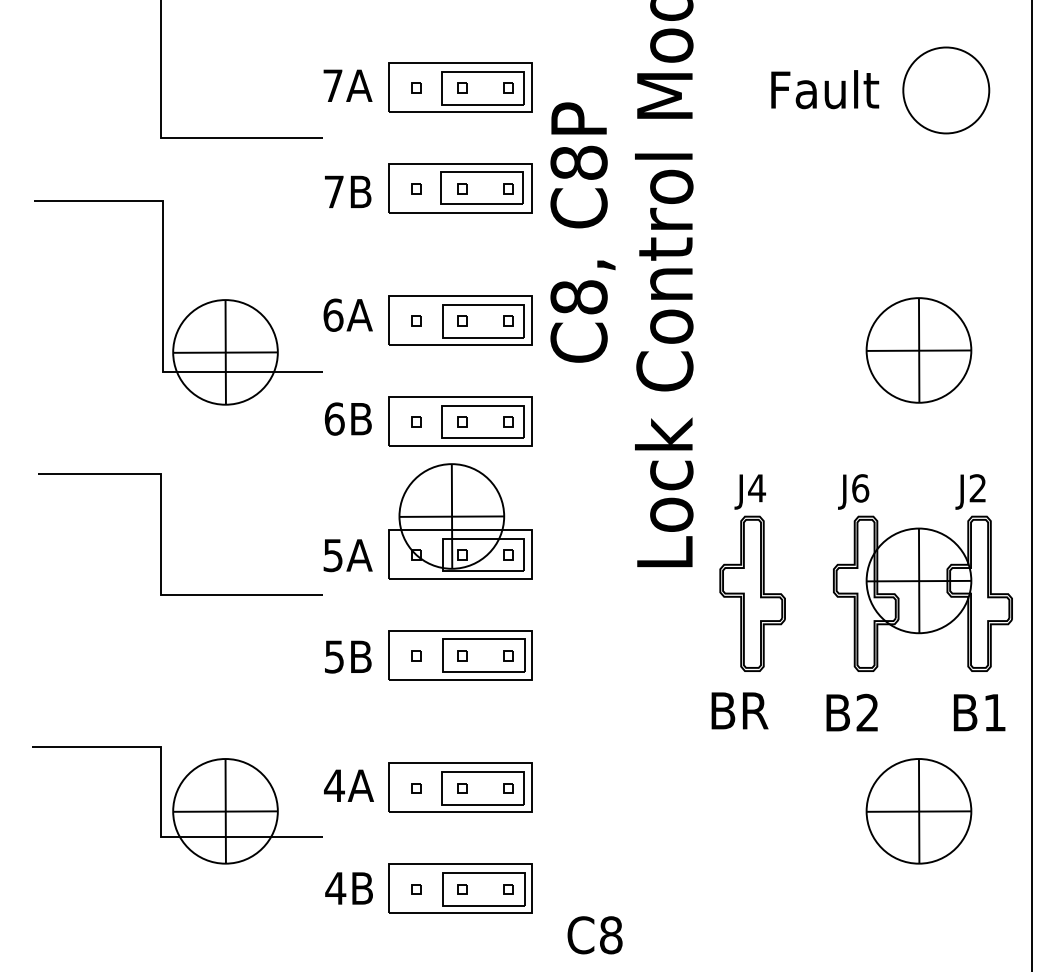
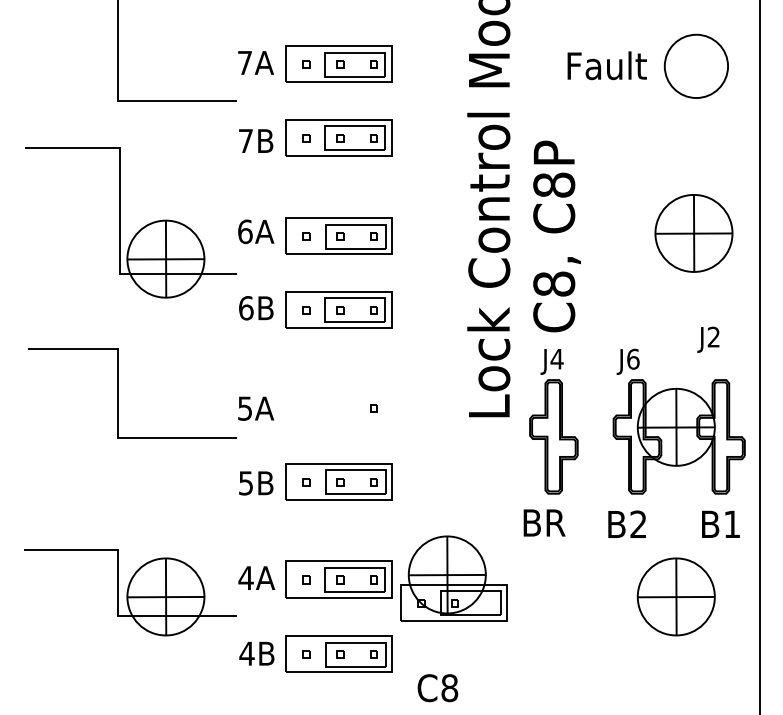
text: (582, 232) -> (556, 236), moved
part: (918, 350) -> (693, 233), moved
text: (970, 491) -> (708, 339), moved
part: (460, 521) -> (453, 578), moved

